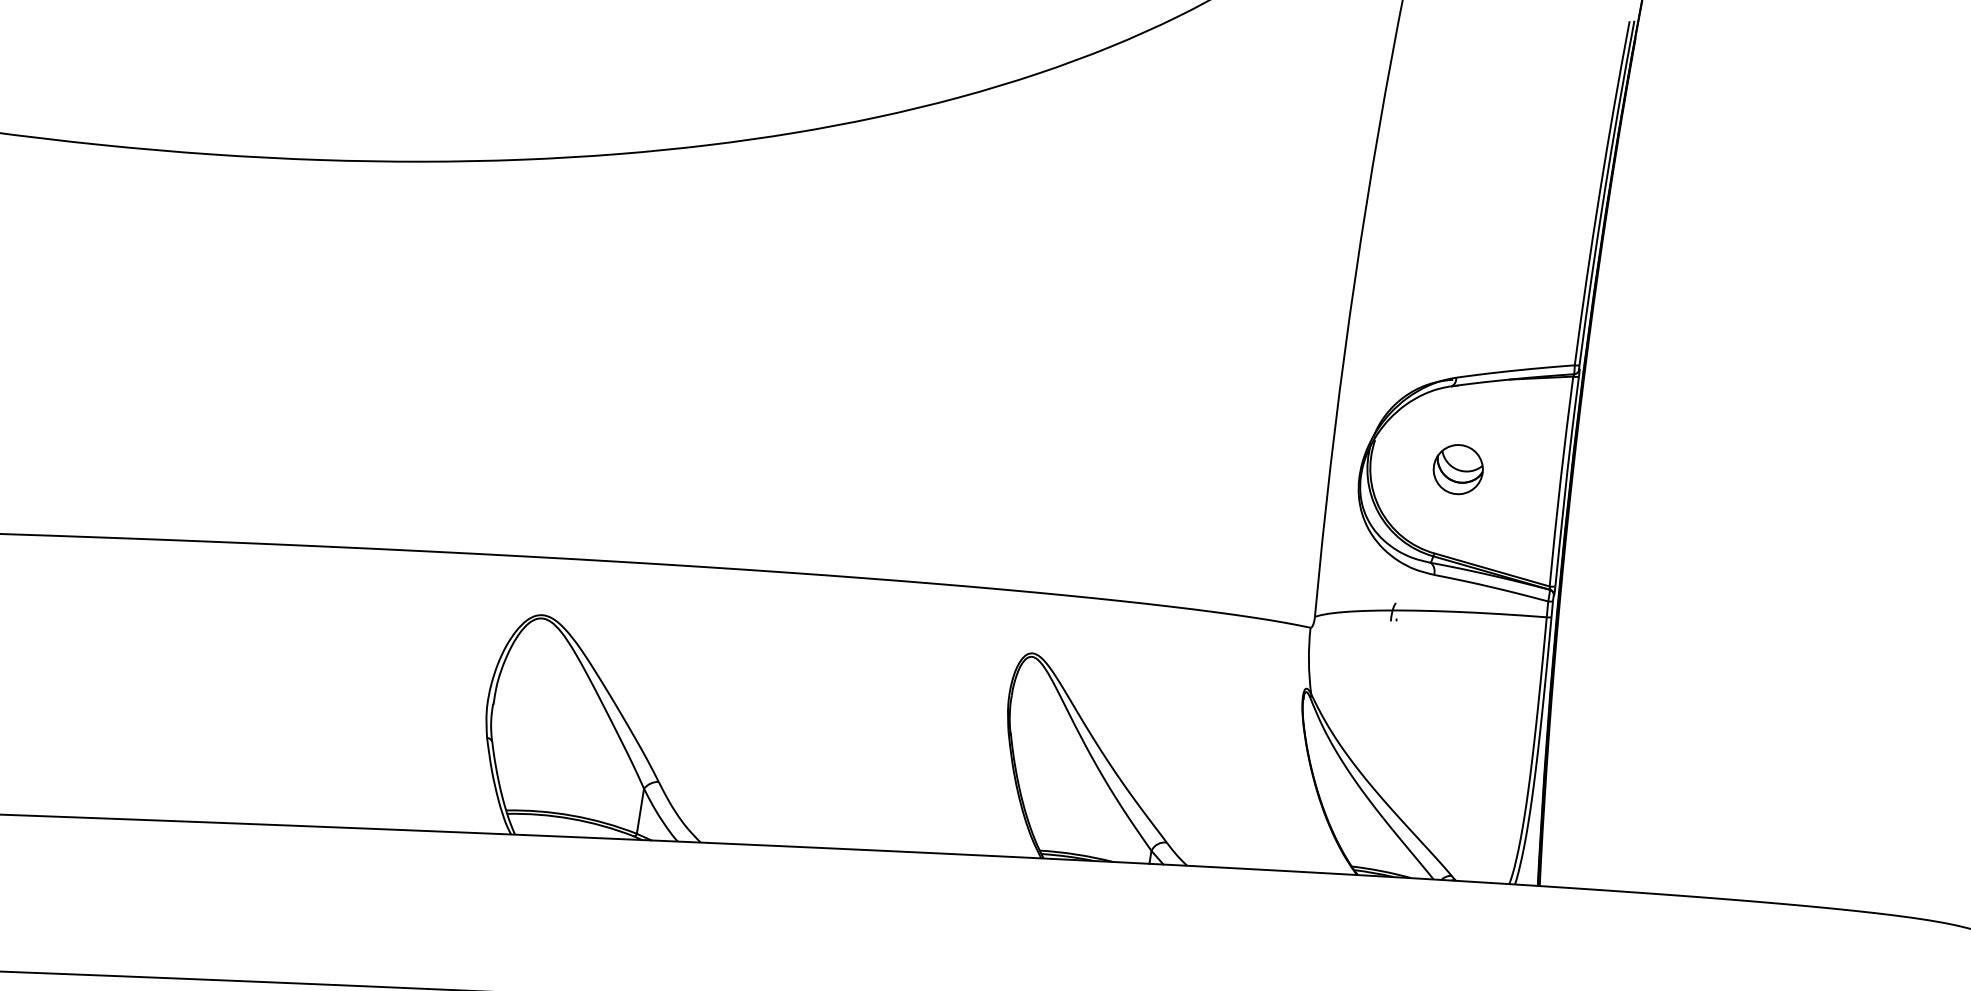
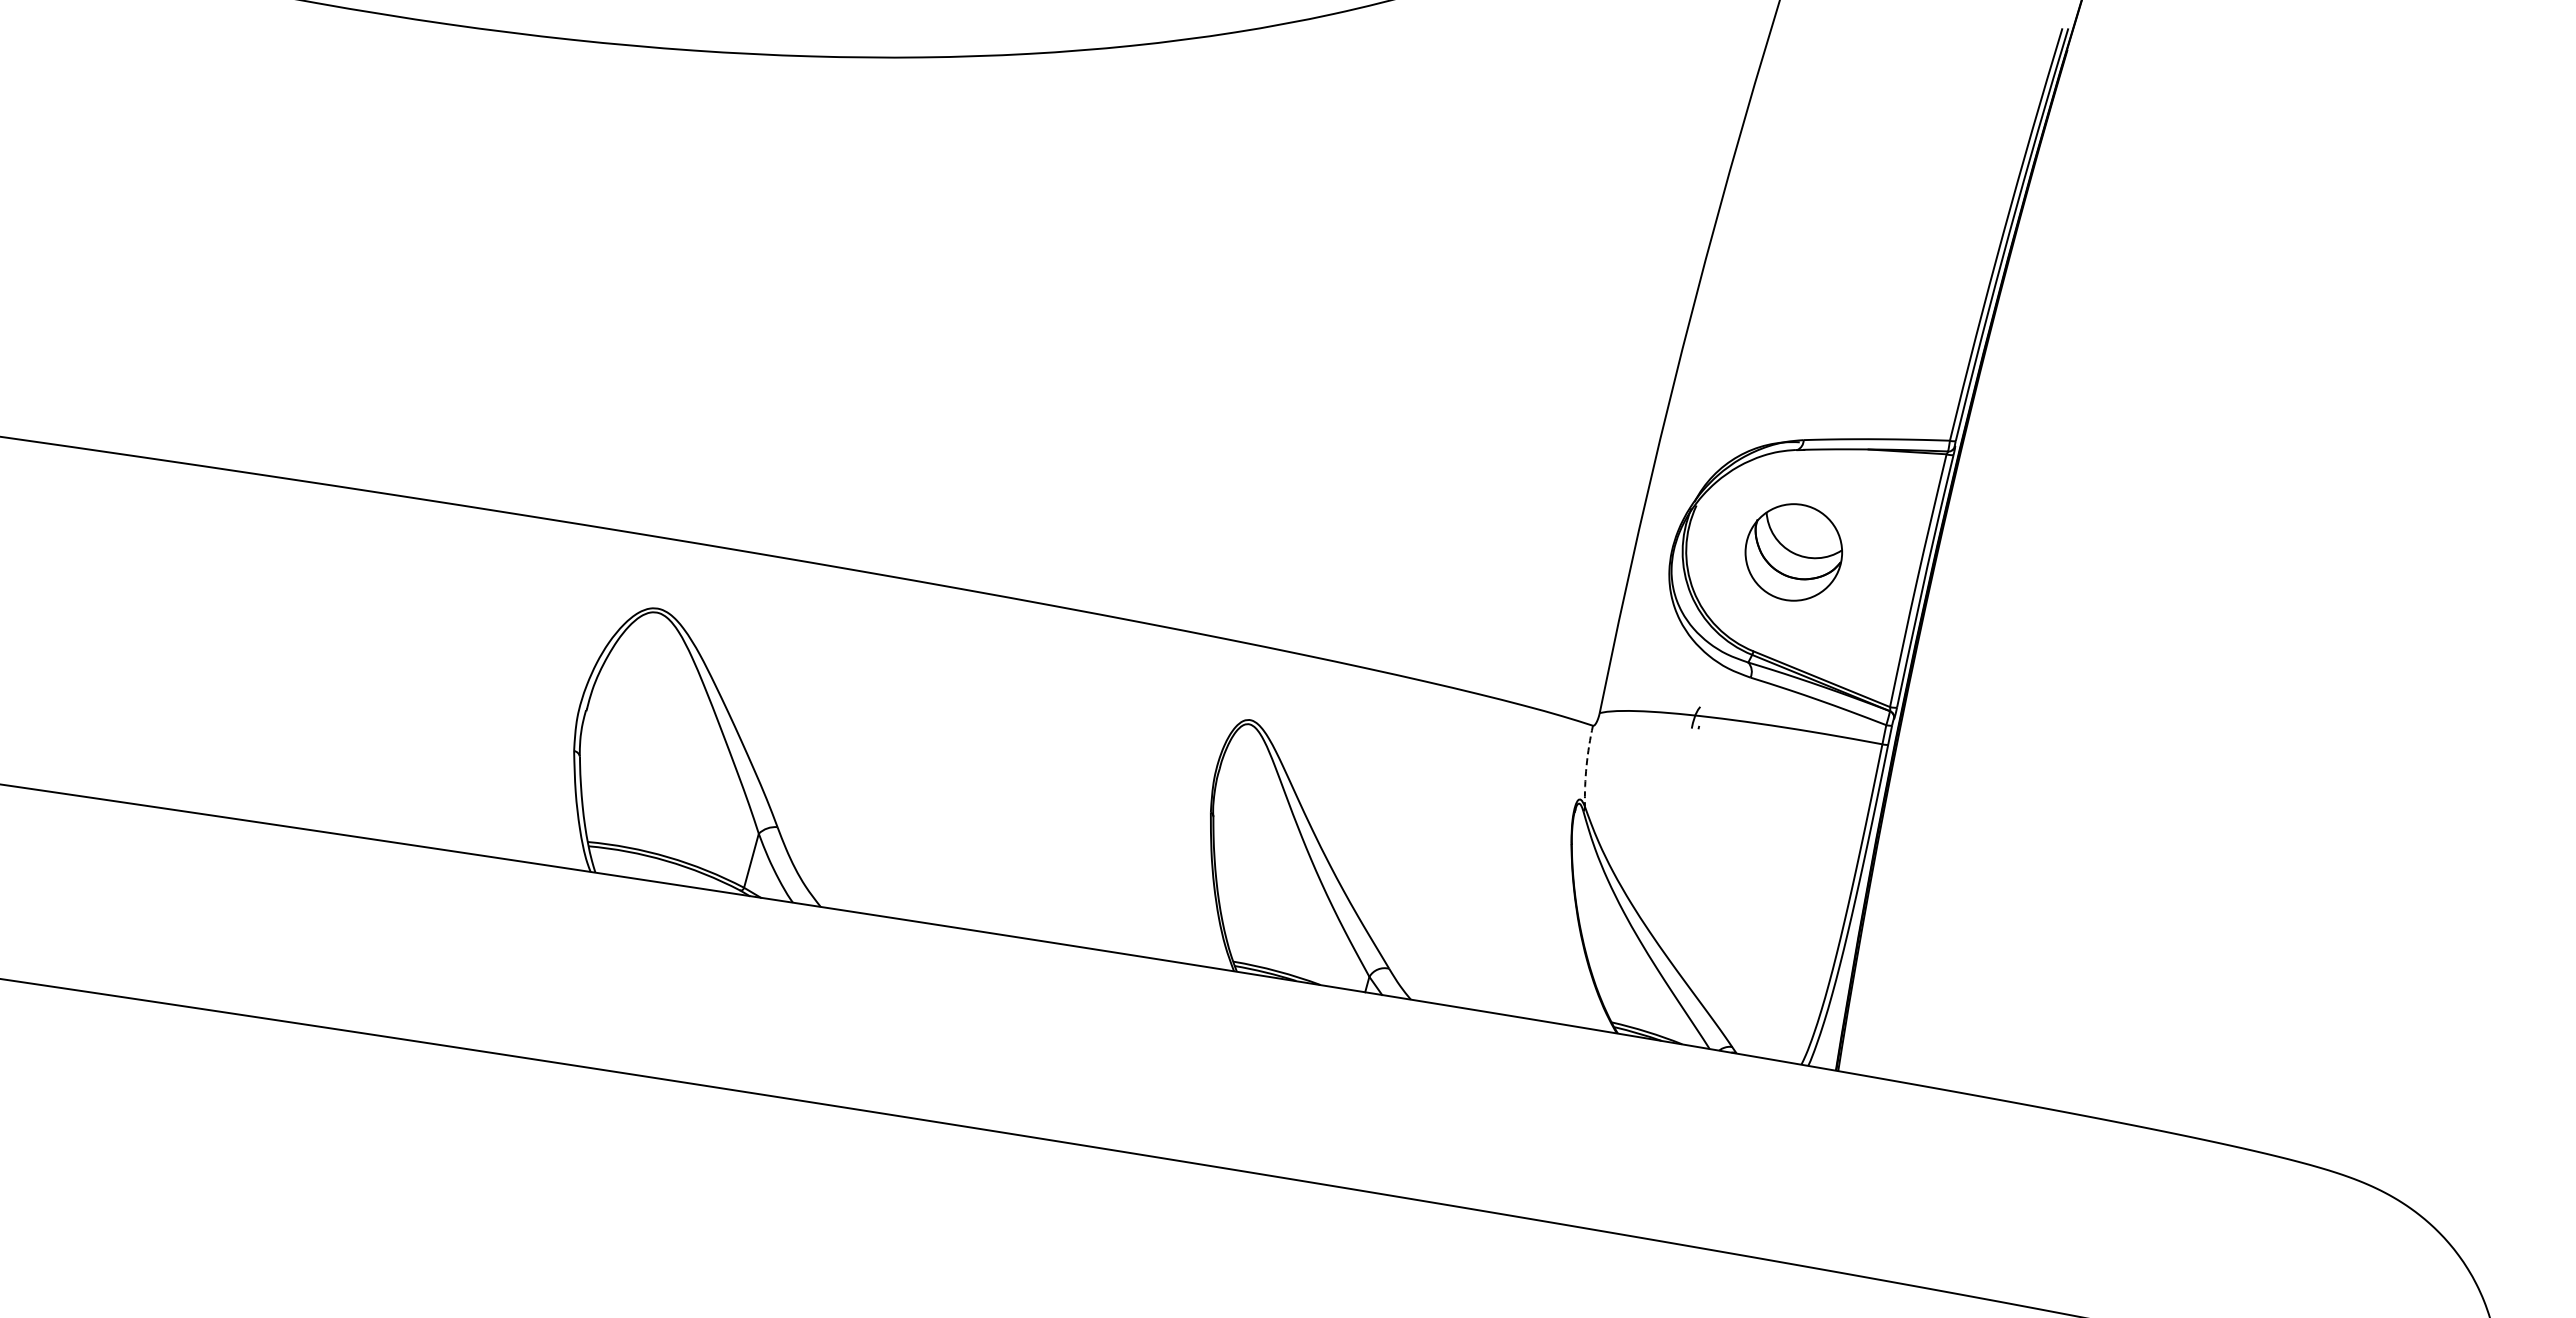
part: (1458, 469) -> (1794, 552), size x1.6
arc: (1308, 661) -> (1586, 766), solid -> dashed

